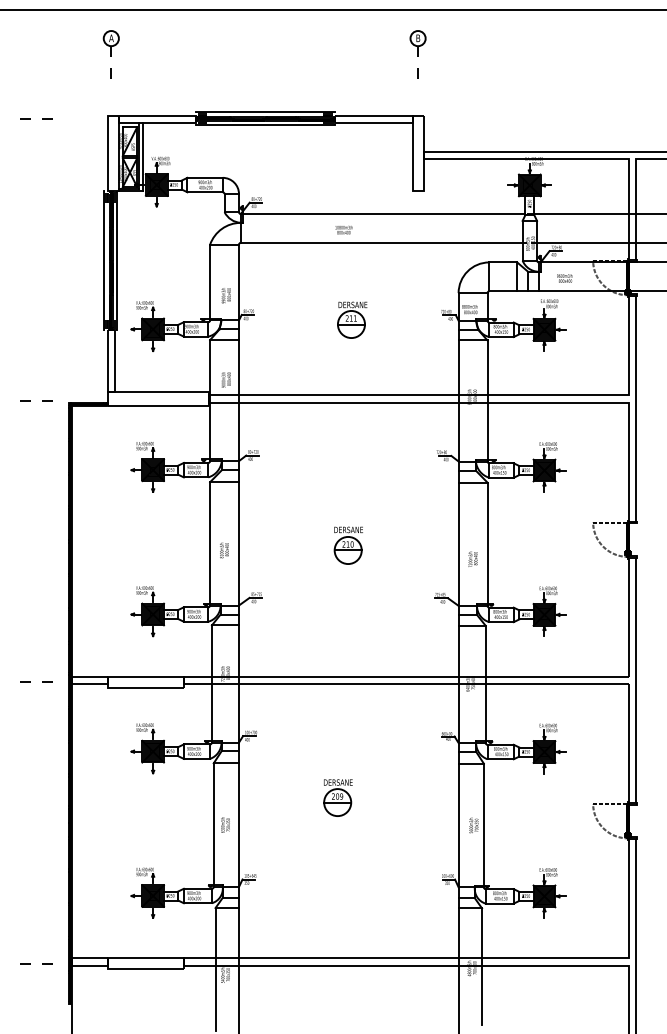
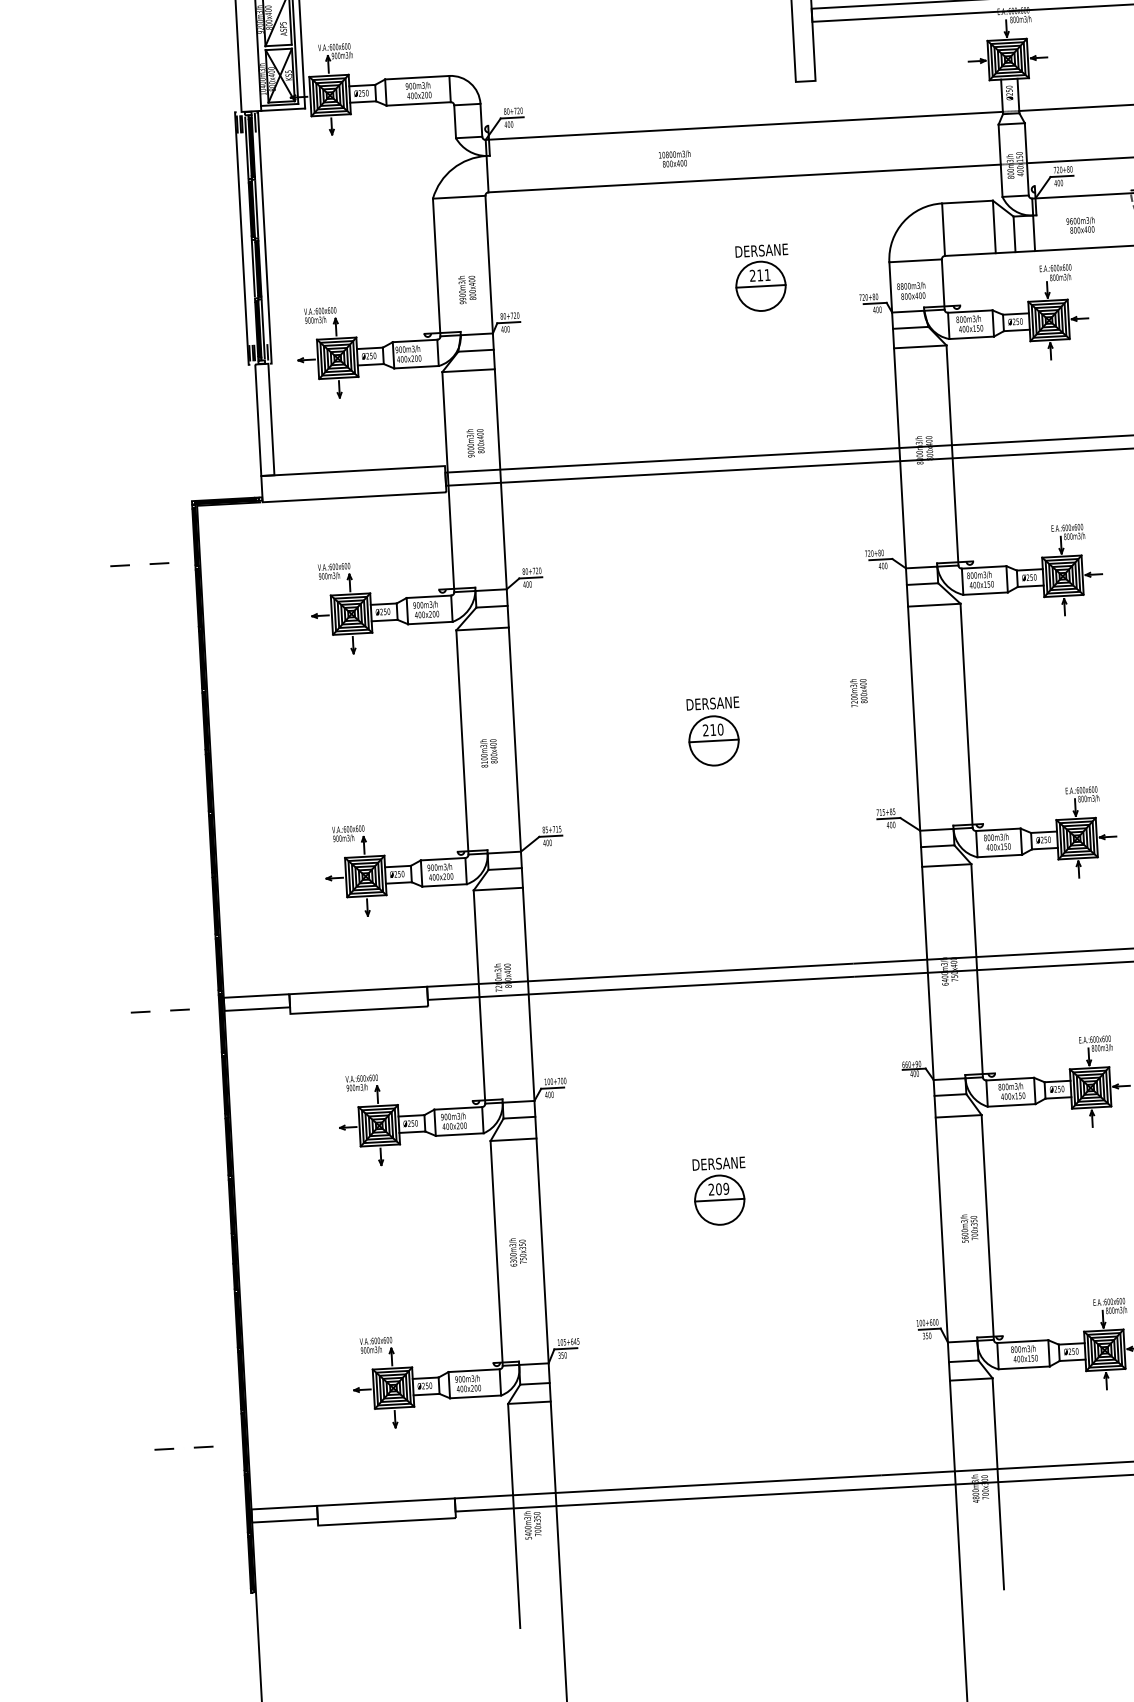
part: (352, 319) -> (762, 277), moved
line: (30, 400) -> (128, 564), moved
text: (472, 558) -> (857, 691), moved
line: (30, 963) -> (173, 1448), moved

